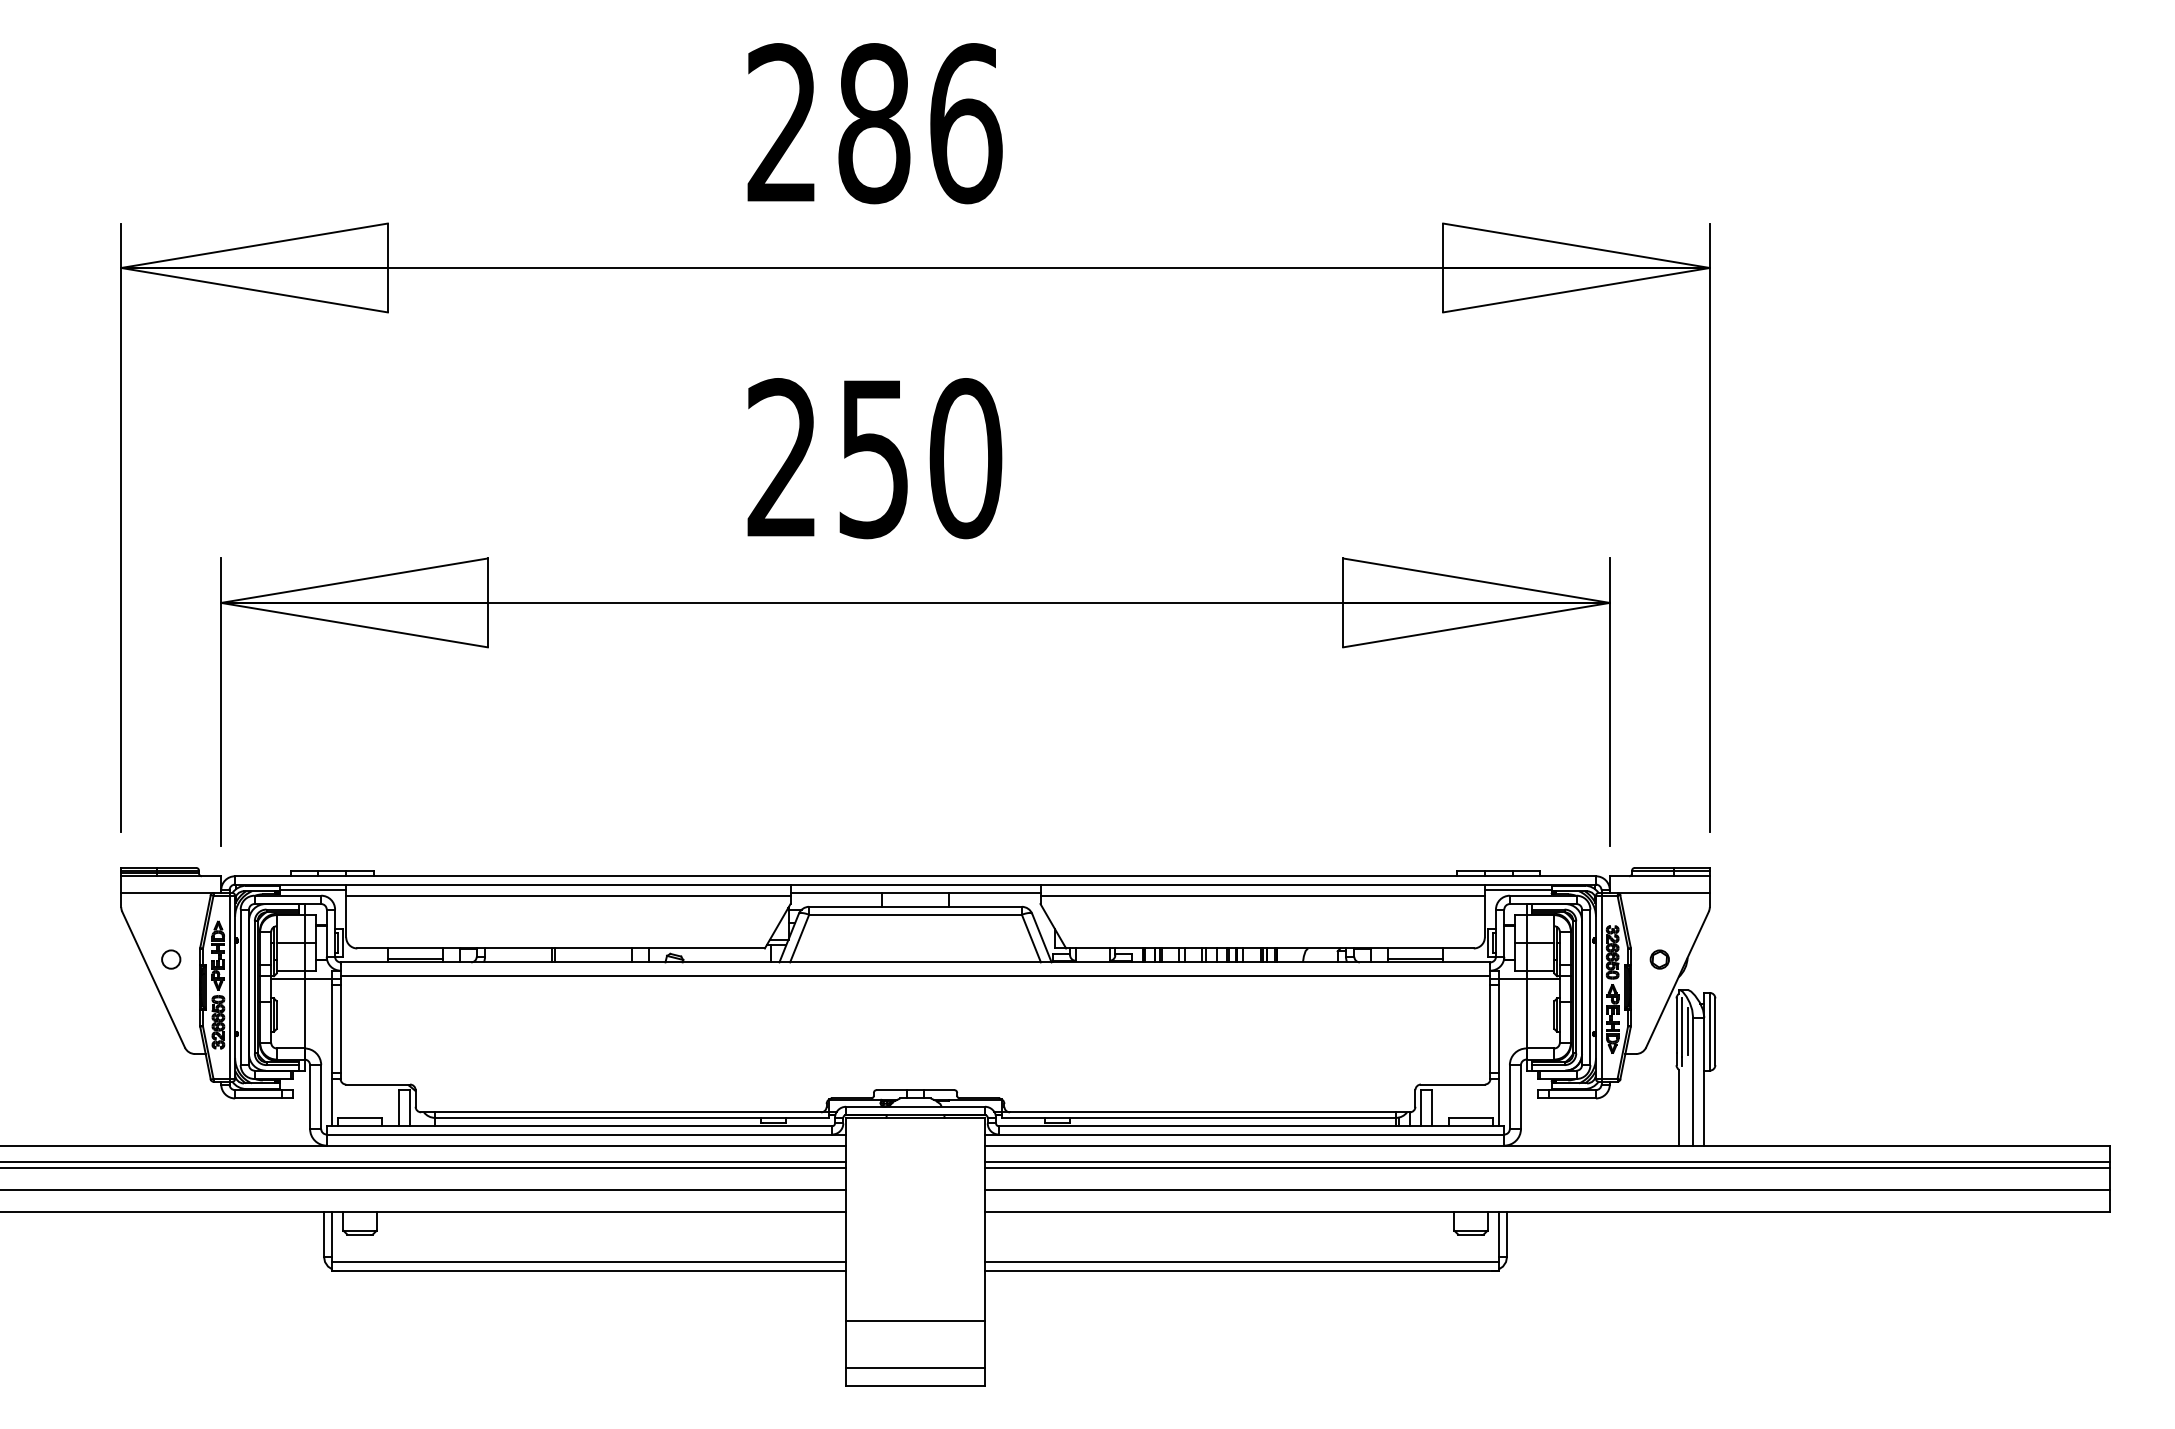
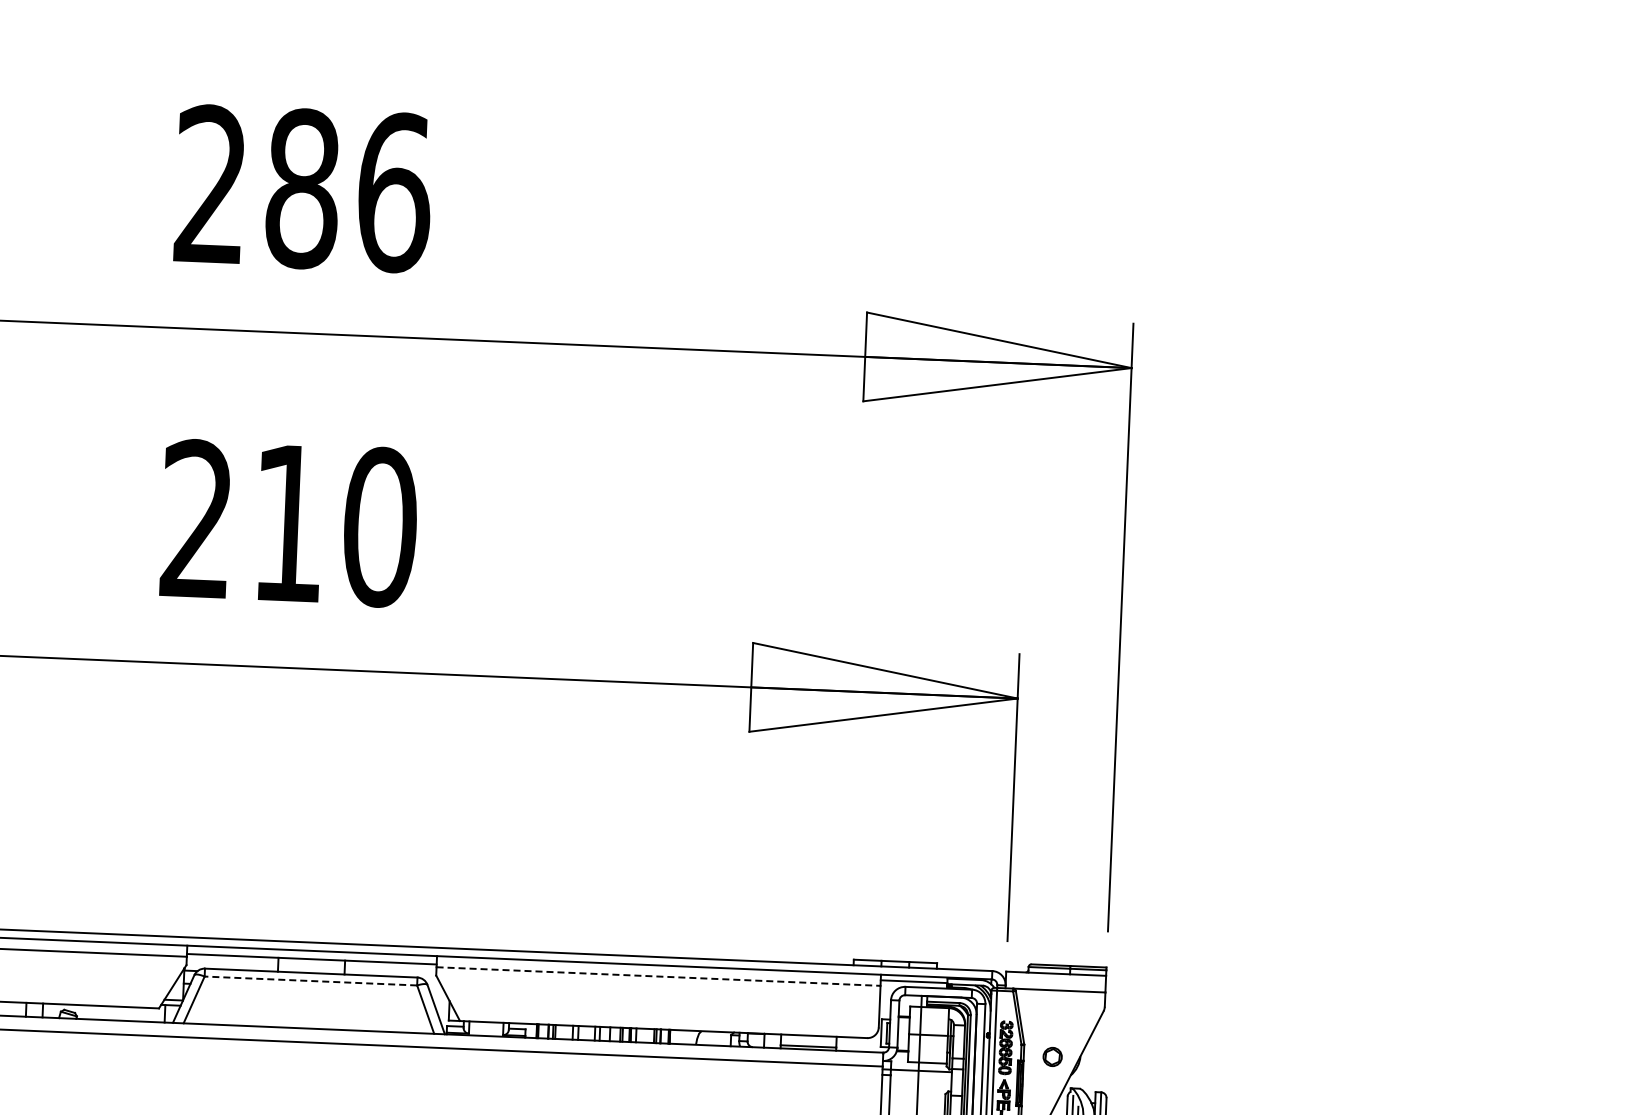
text: (873, 459) -> (287, 524), 250 -> 210
line: (1263, 895) -> (659, 976), solid -> dashed
line: (915, 914) -> (310, 980), solid -> dashed

